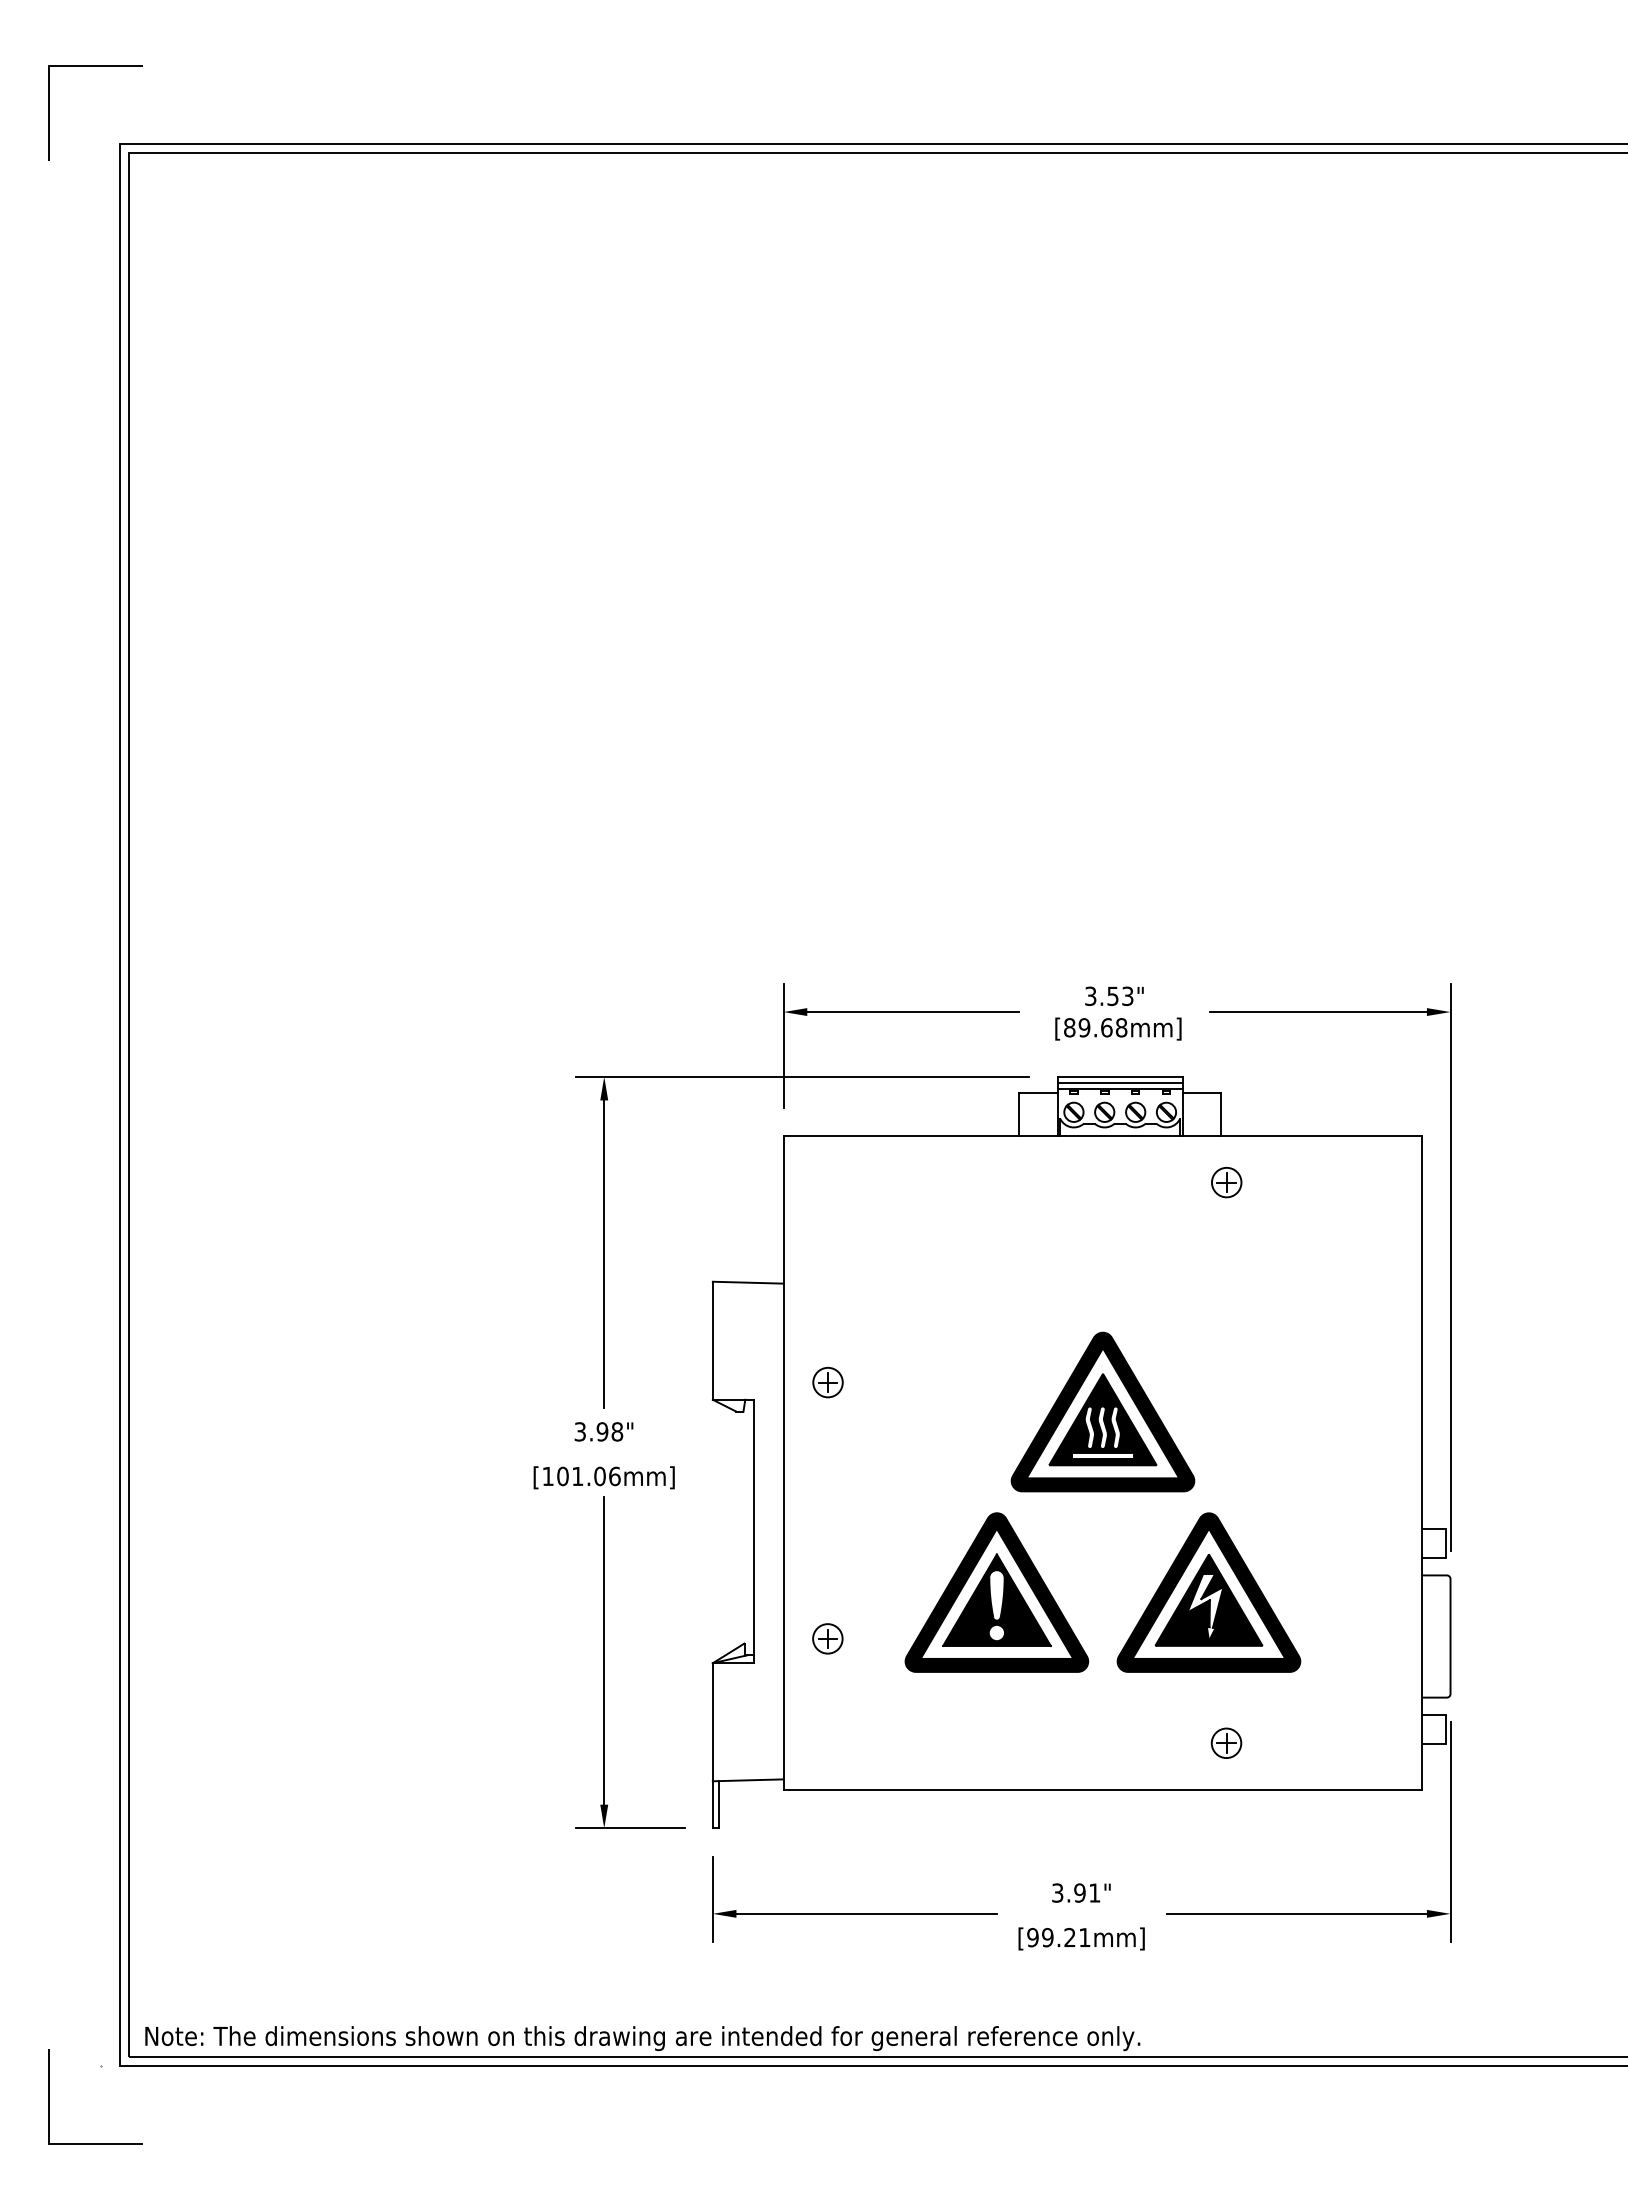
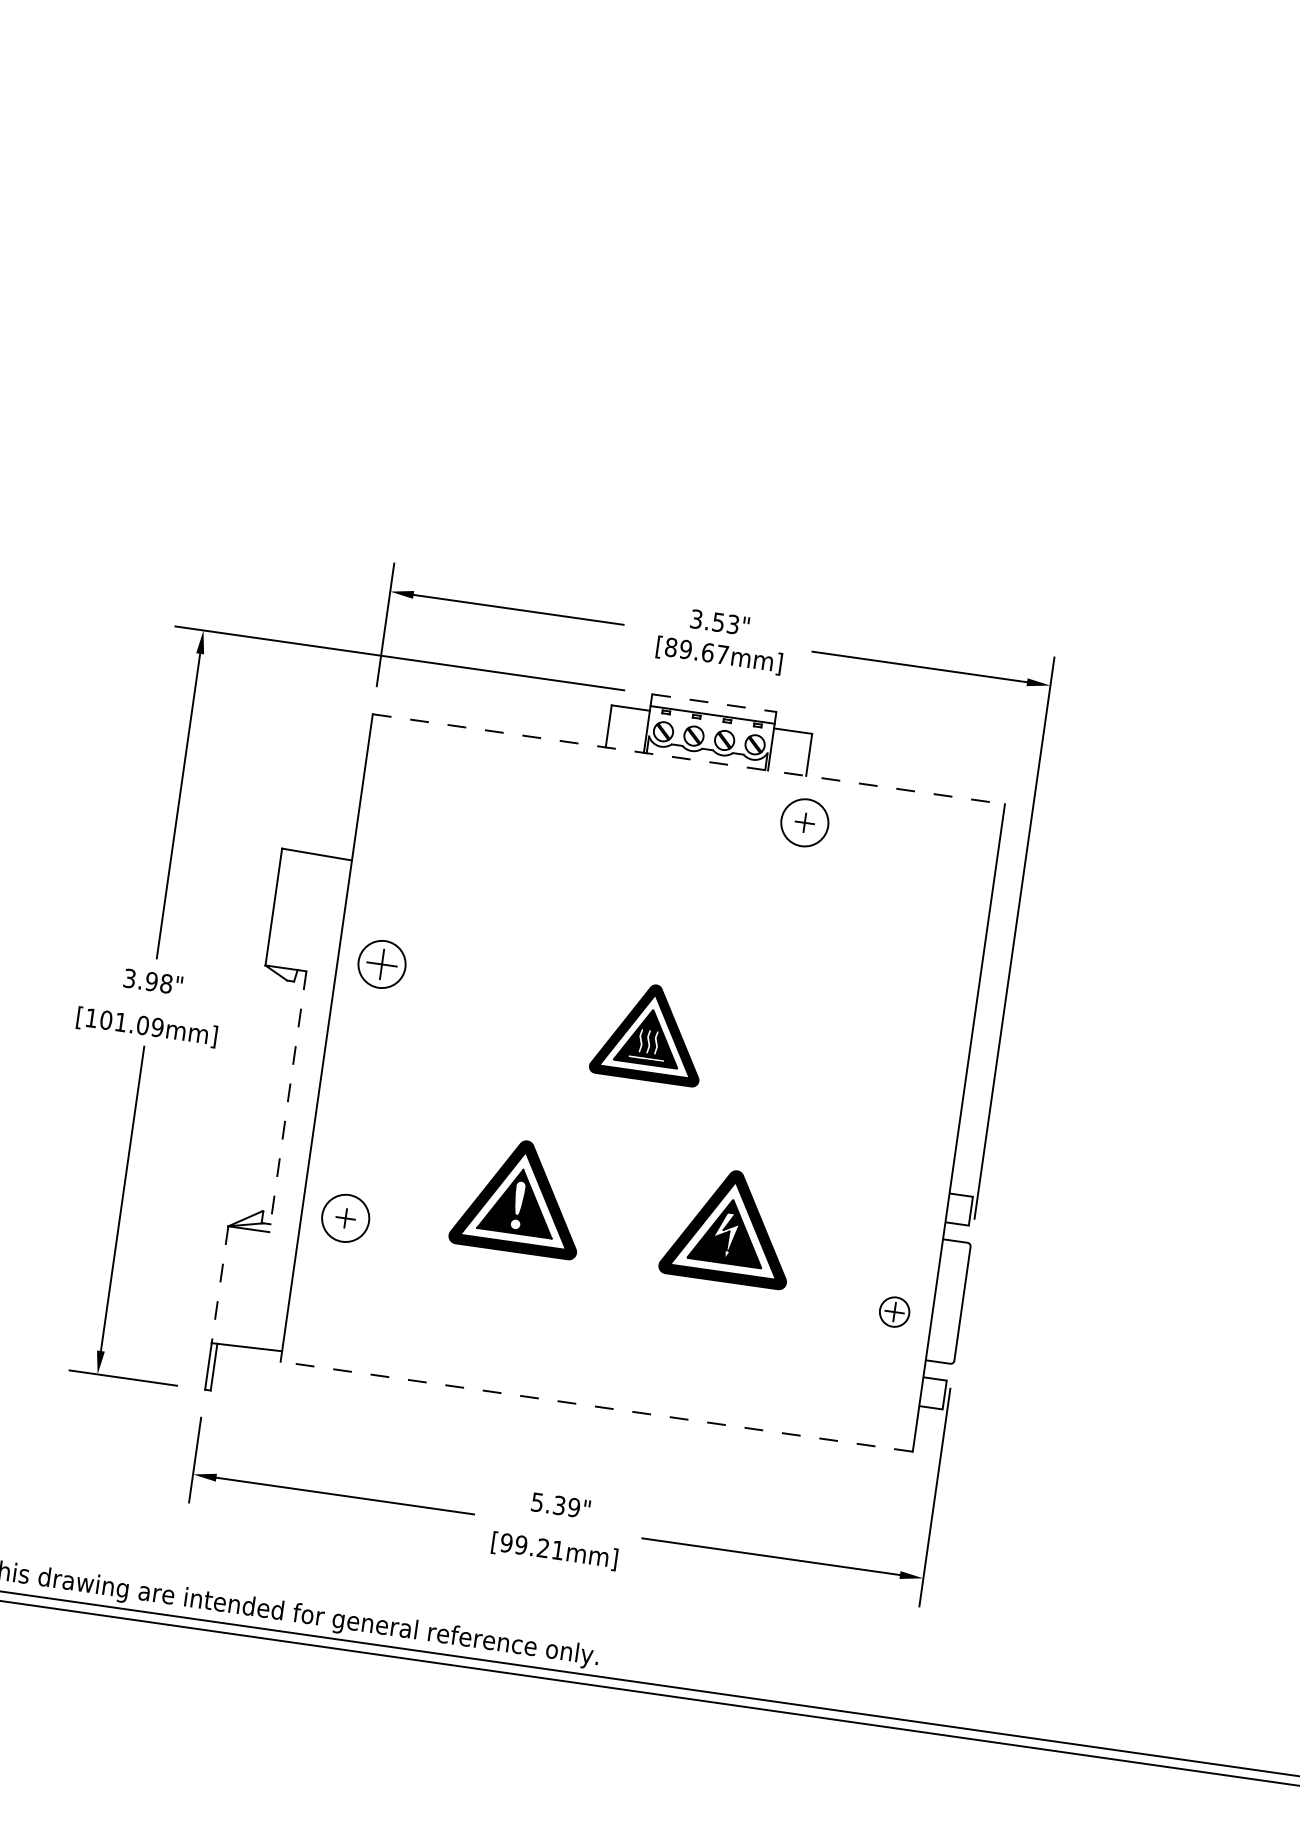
text: (1121, 1027) -> (722, 654), [89.68mm] -> [89.67mm]
line: (1120, 1076) -> (714, 702), solid -> dashed
line: (1119, 1082) -> (712, 708), removed
line: (1103, 1135) -> (689, 758), solid -> dashed
circle: (1226, 1182) -> (804, 822), size x1.6
part: (827, 1382) -> (381, 964), size x1.6
part: (1102, 1411) -> (649, 1031), size x0.6
text: (614, 1476) -> (157, 1027), [101.06mm] -> [101.09mm]
line: (754, 1531) -> (288, 1101), solid -> dashed
part: (996, 1592) -> (519, 1196), size x0.7
part: (1208, 1592) -> (729, 1226), size x0.7
circle: (827, 1638) -> (345, 1217), size x1.6
line: (712, 1722) -> (219, 1284), solid -> dashed
part: (1226, 1742) -> (894, 1311), moved
line: (1102, 1789) -> (596, 1406), solid -> dashed
text: (1076, 1892) -> (556, 1504), 3.91" -> 5.39"

